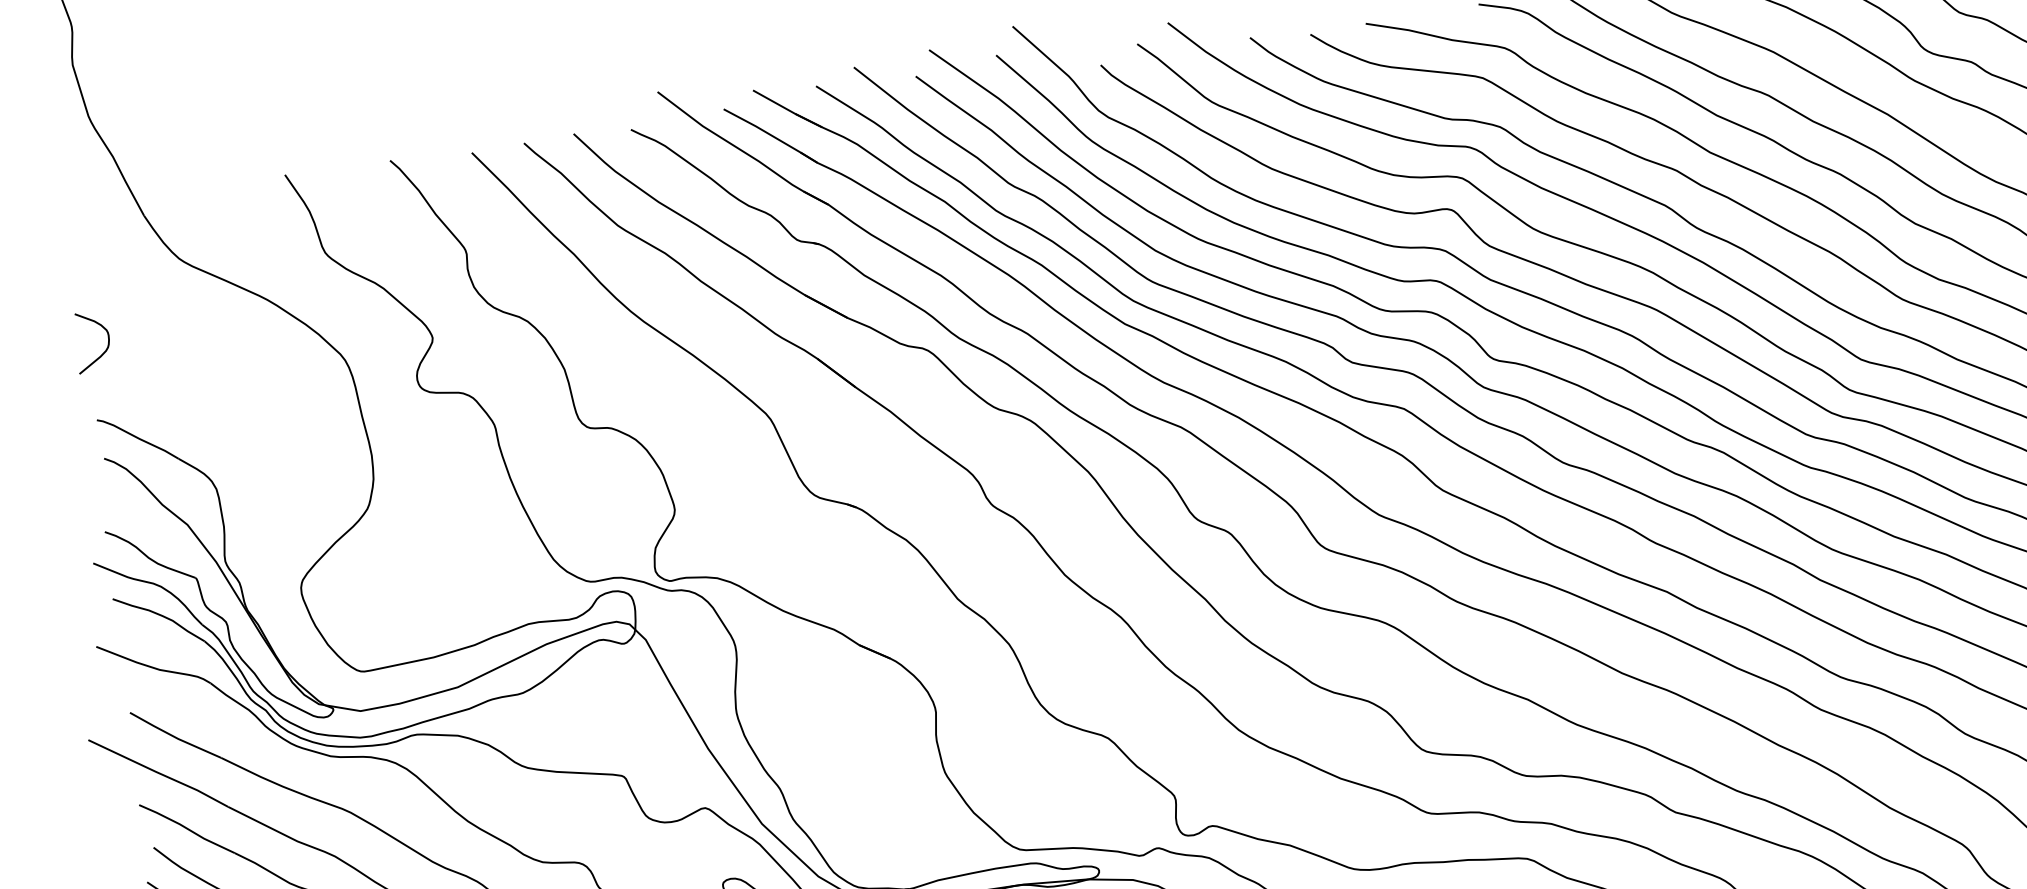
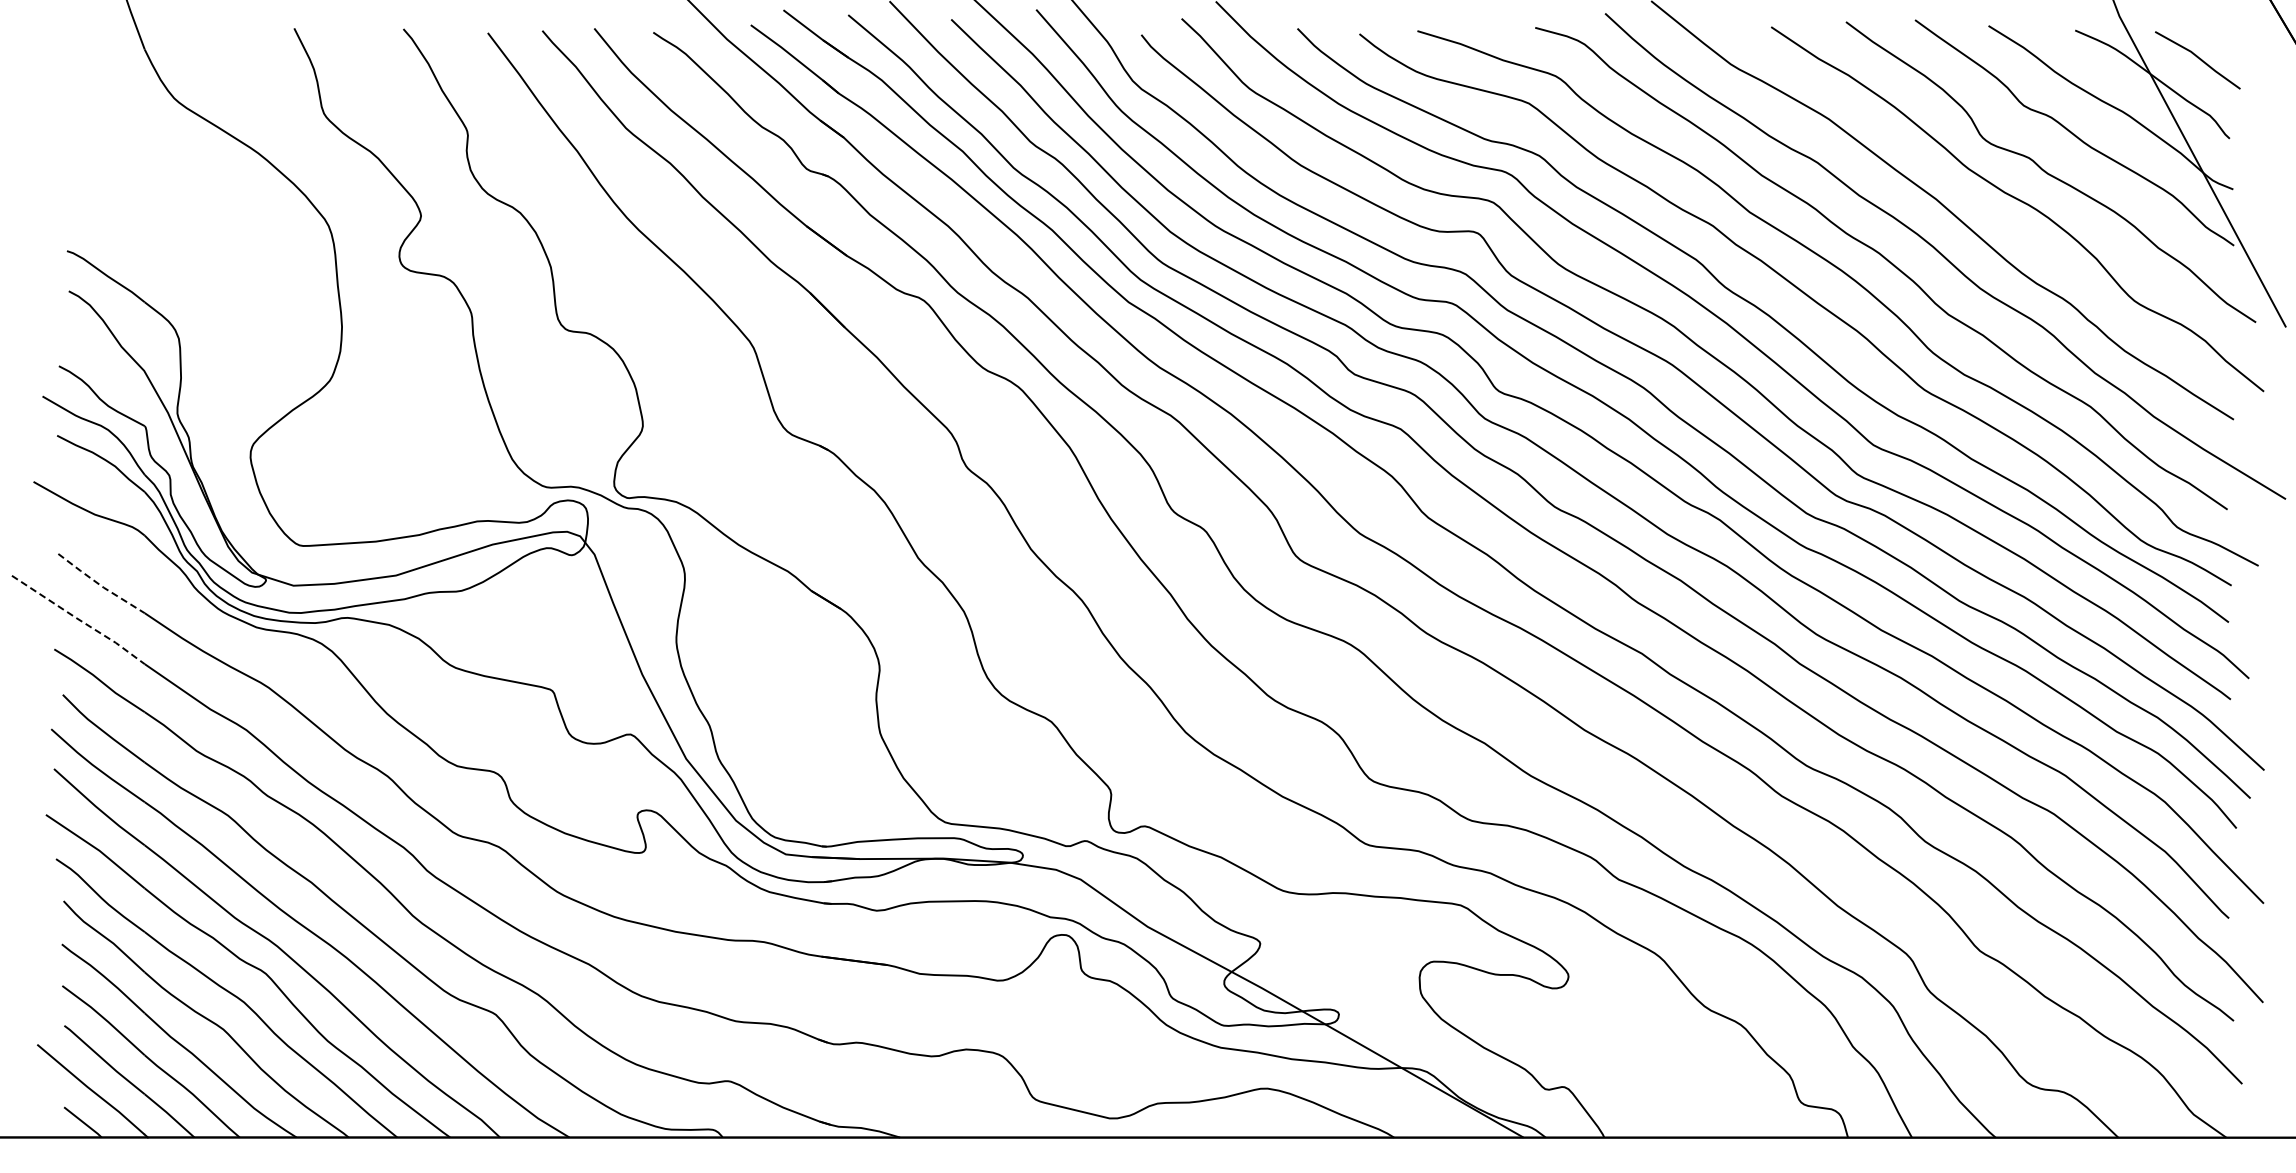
curve: (103, 351) -> (83, 182), removed
line: (174, 737) -> (100, 585), solid -> dashed
line: (158, 773) -> (78, 619), solid -> dashed

